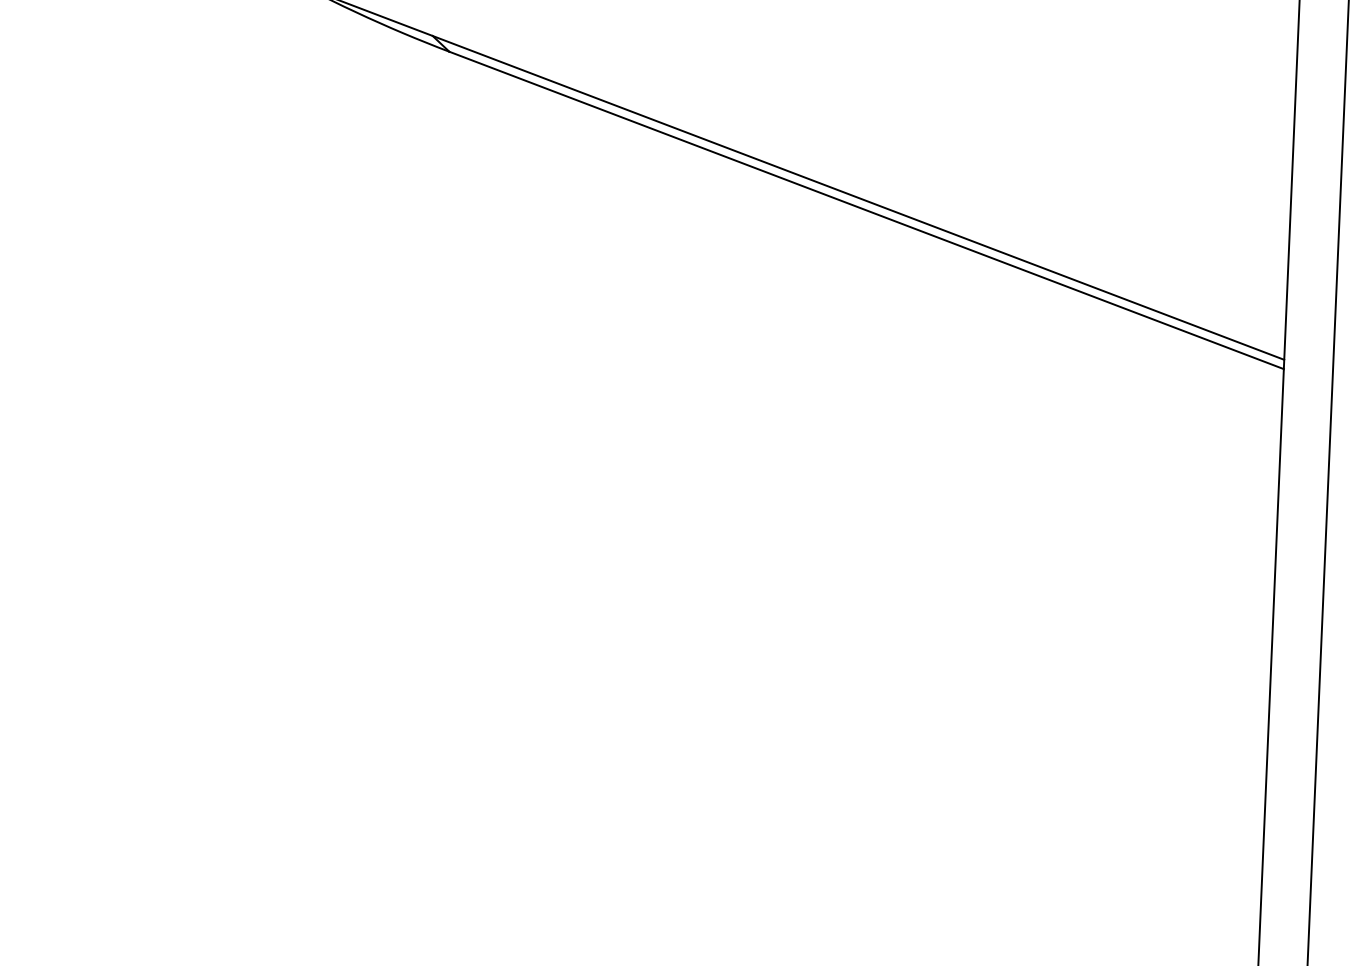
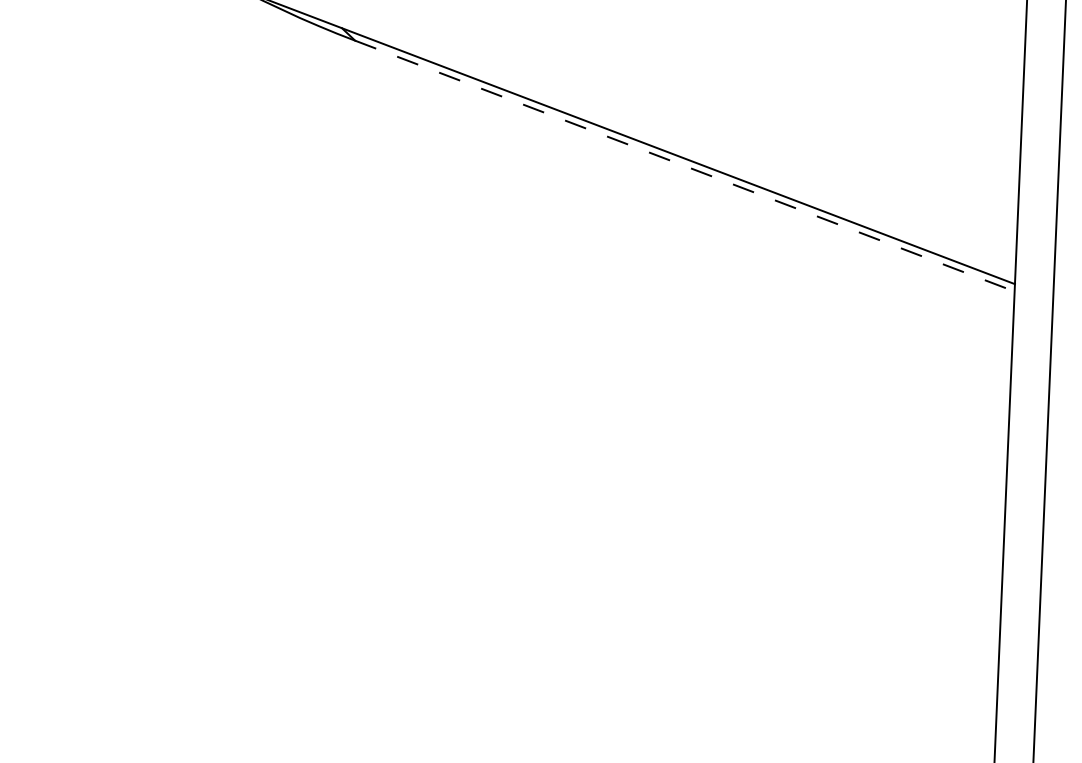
line: (866, 210) -> (684, 166), solid -> dashed

